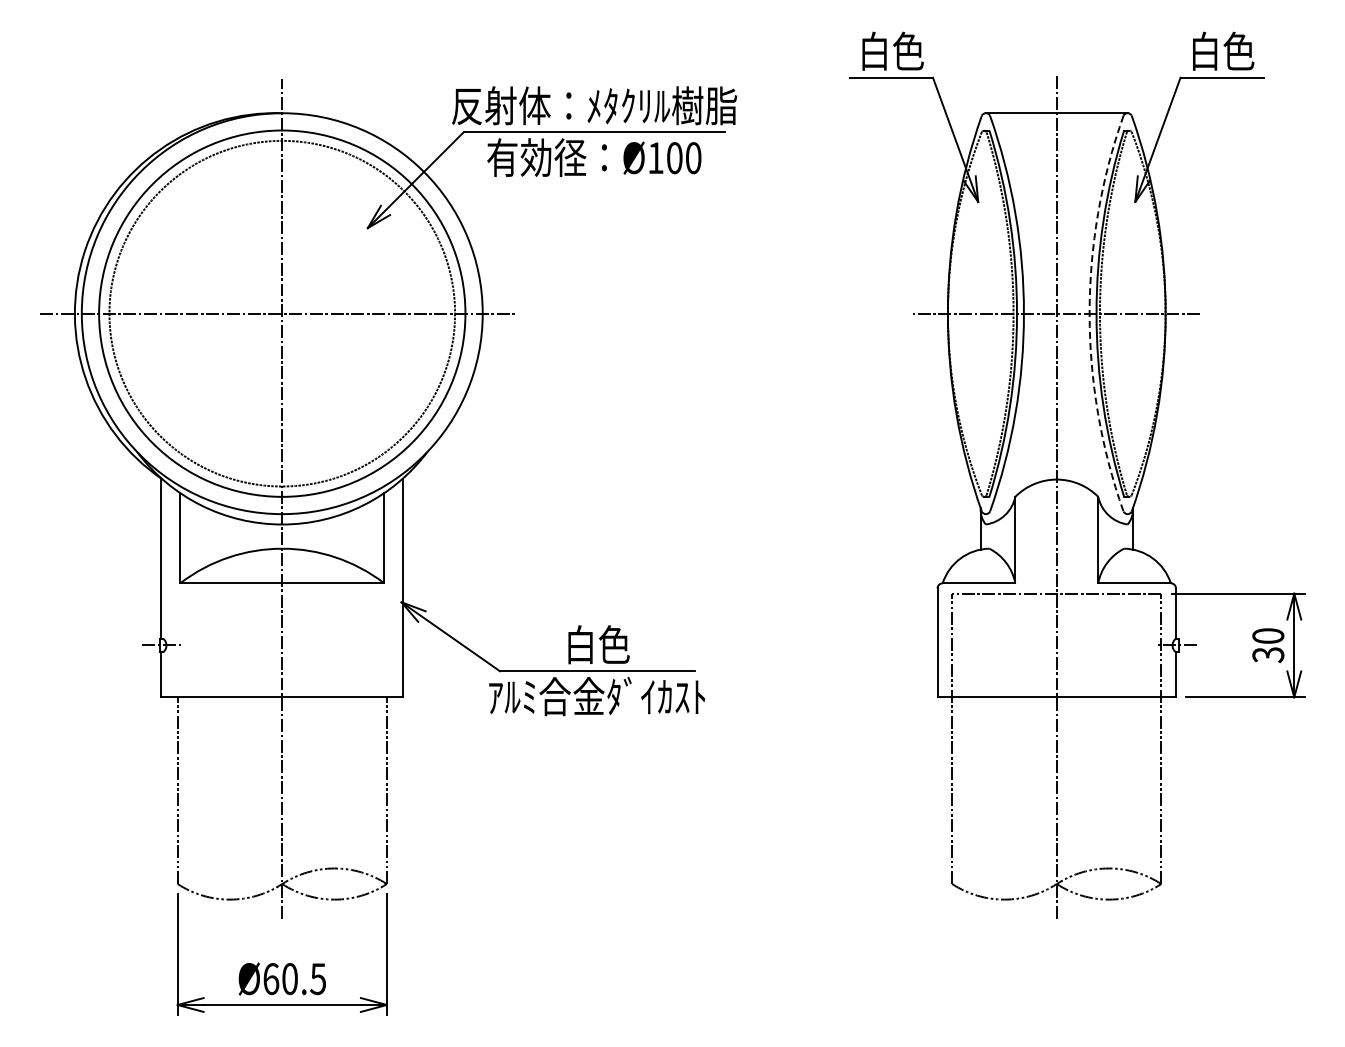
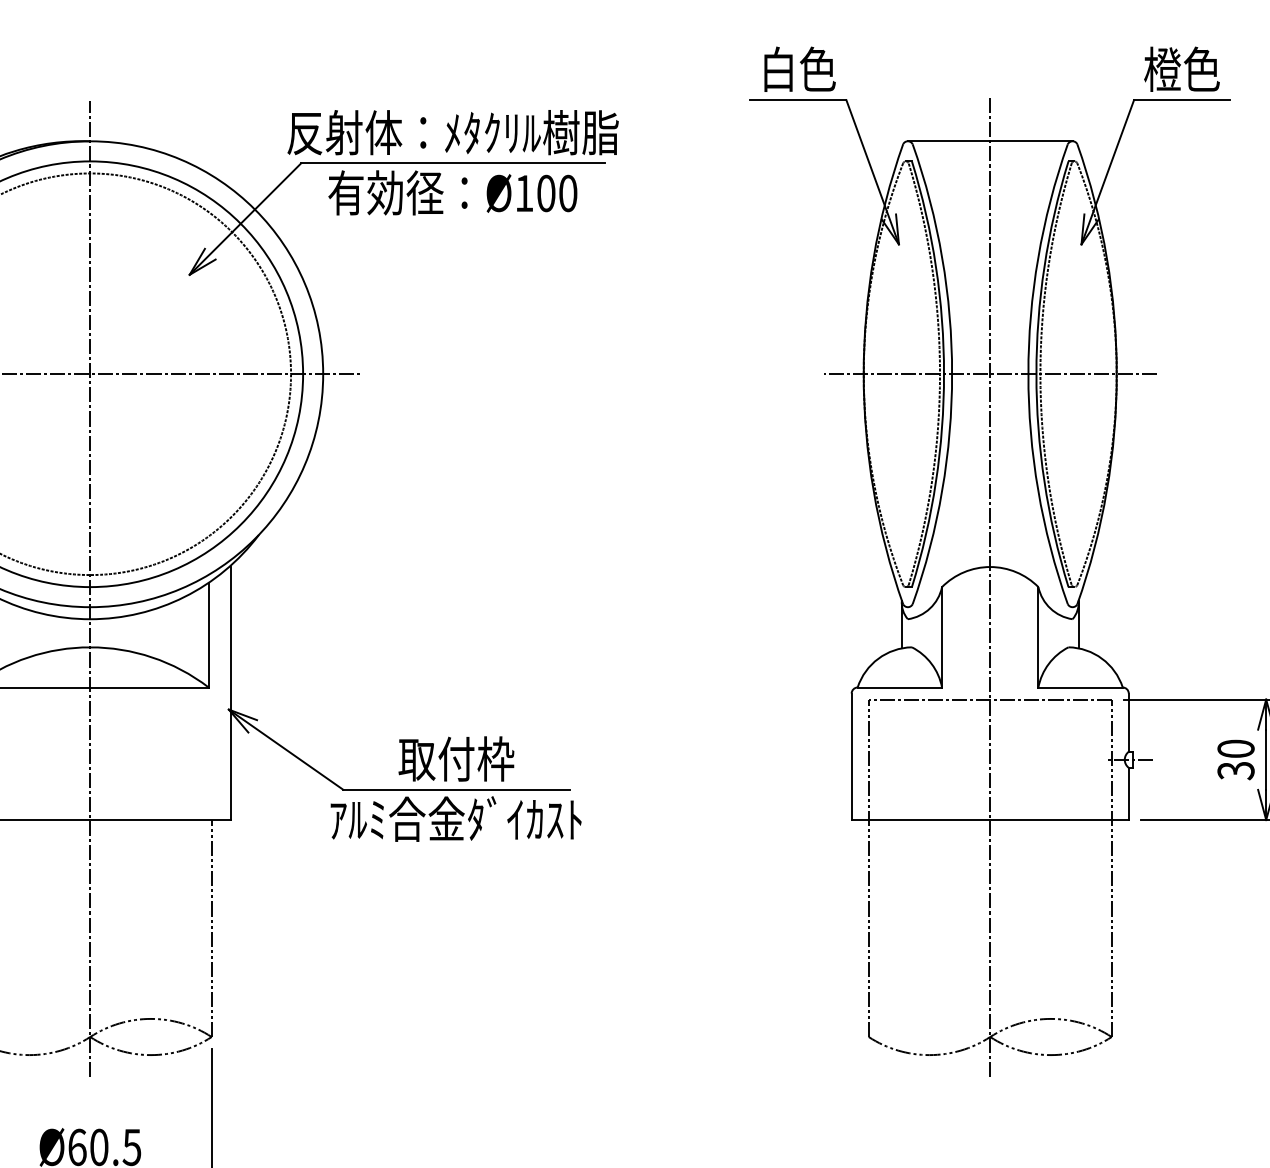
text: (1204, 50) -> (1161, 68), 白色 -> 橙色
arc: (1089, 313) -> (1028, 374), dashed -> solid
text: (597, 644) -> (456, 758), 白色 -> 取付枠

